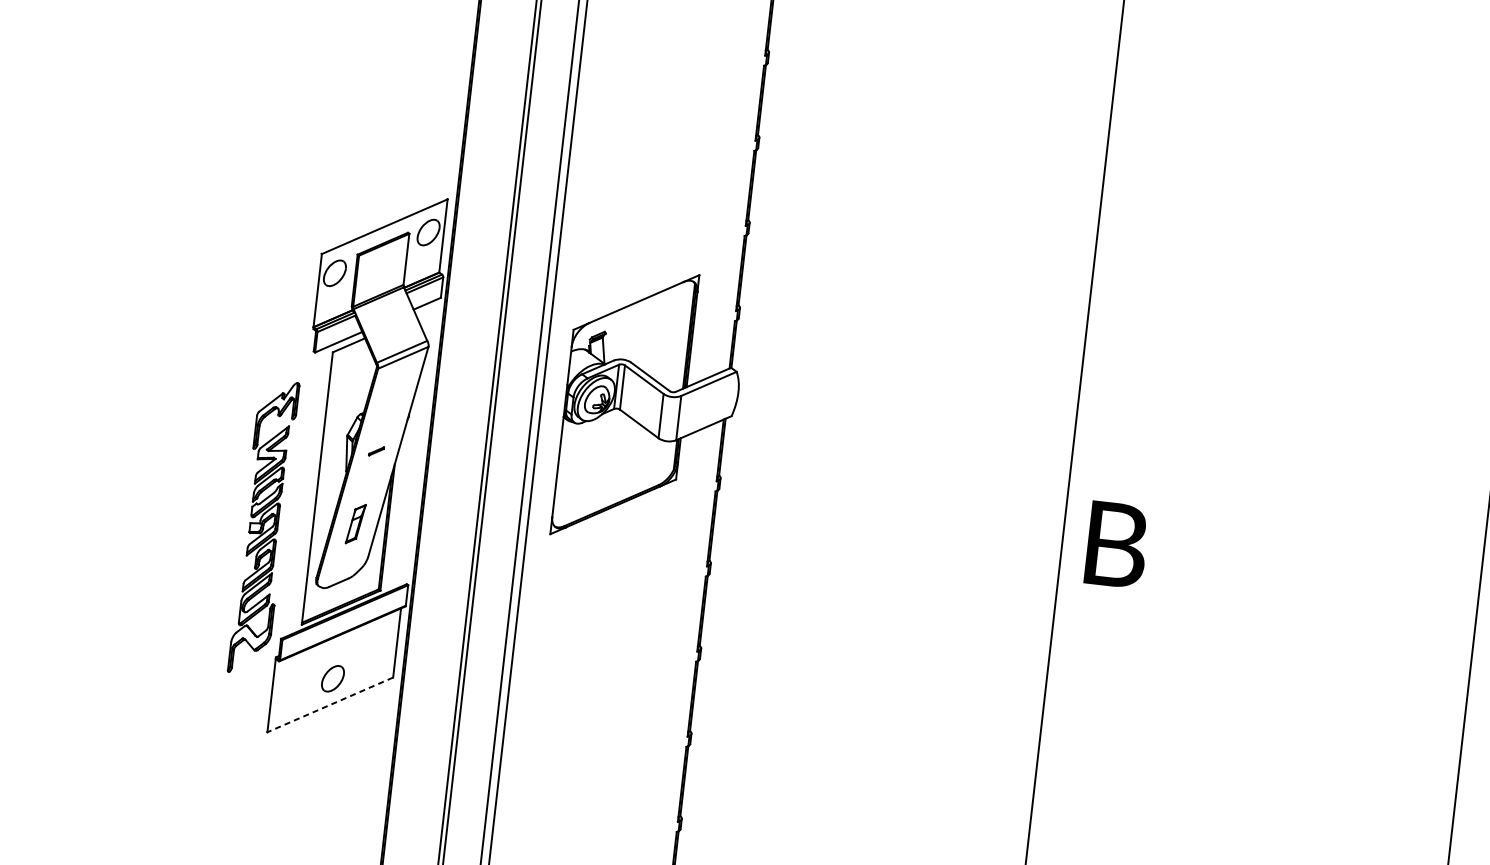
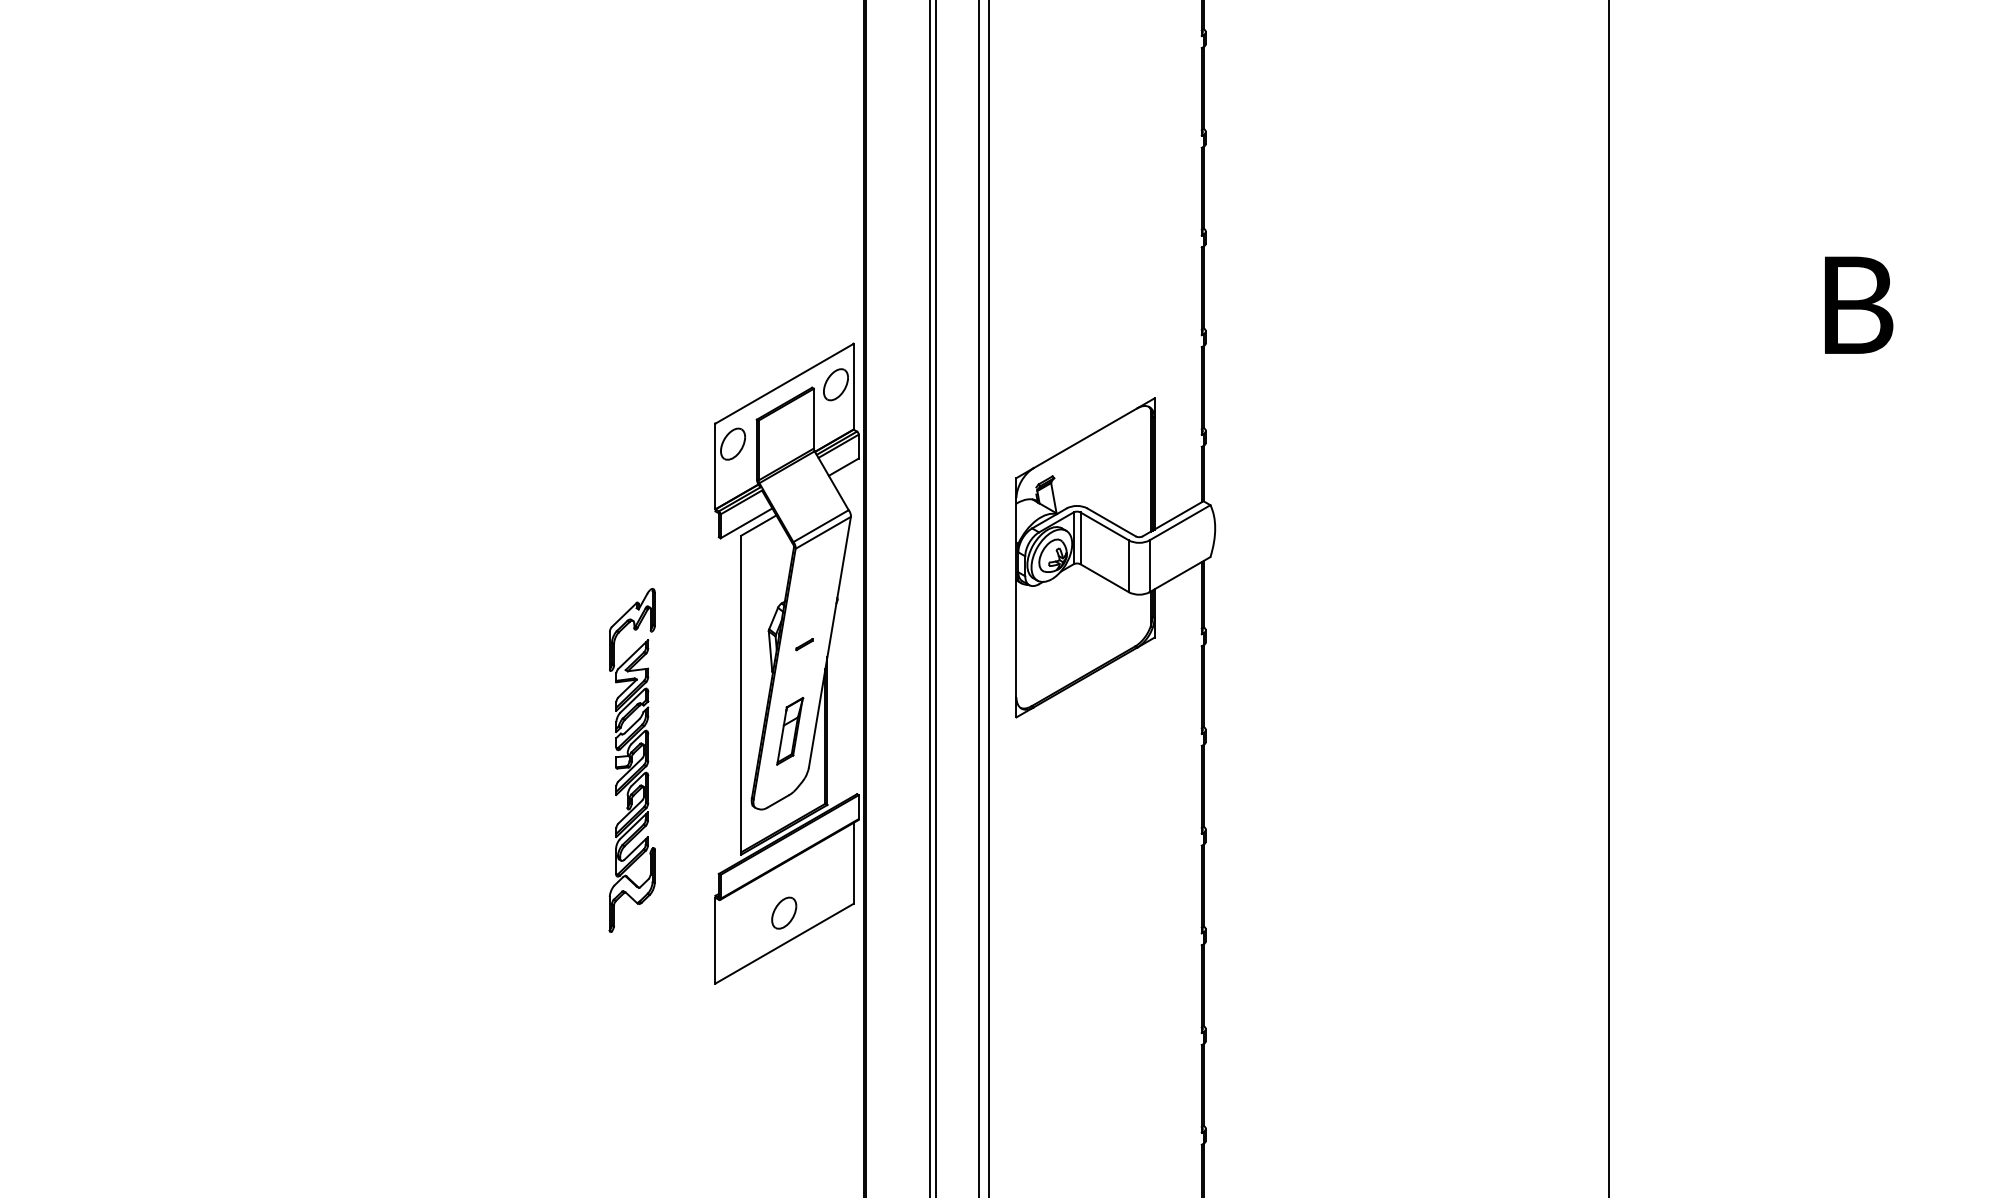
part: (356, 524) -> (790, 731), size x1.43
part: (263, 527) -> (631, 760), moved
text: (1117, 544) -> (1859, 304), moved
line: (330, 704) -> (784, 943), dashed -> solid

